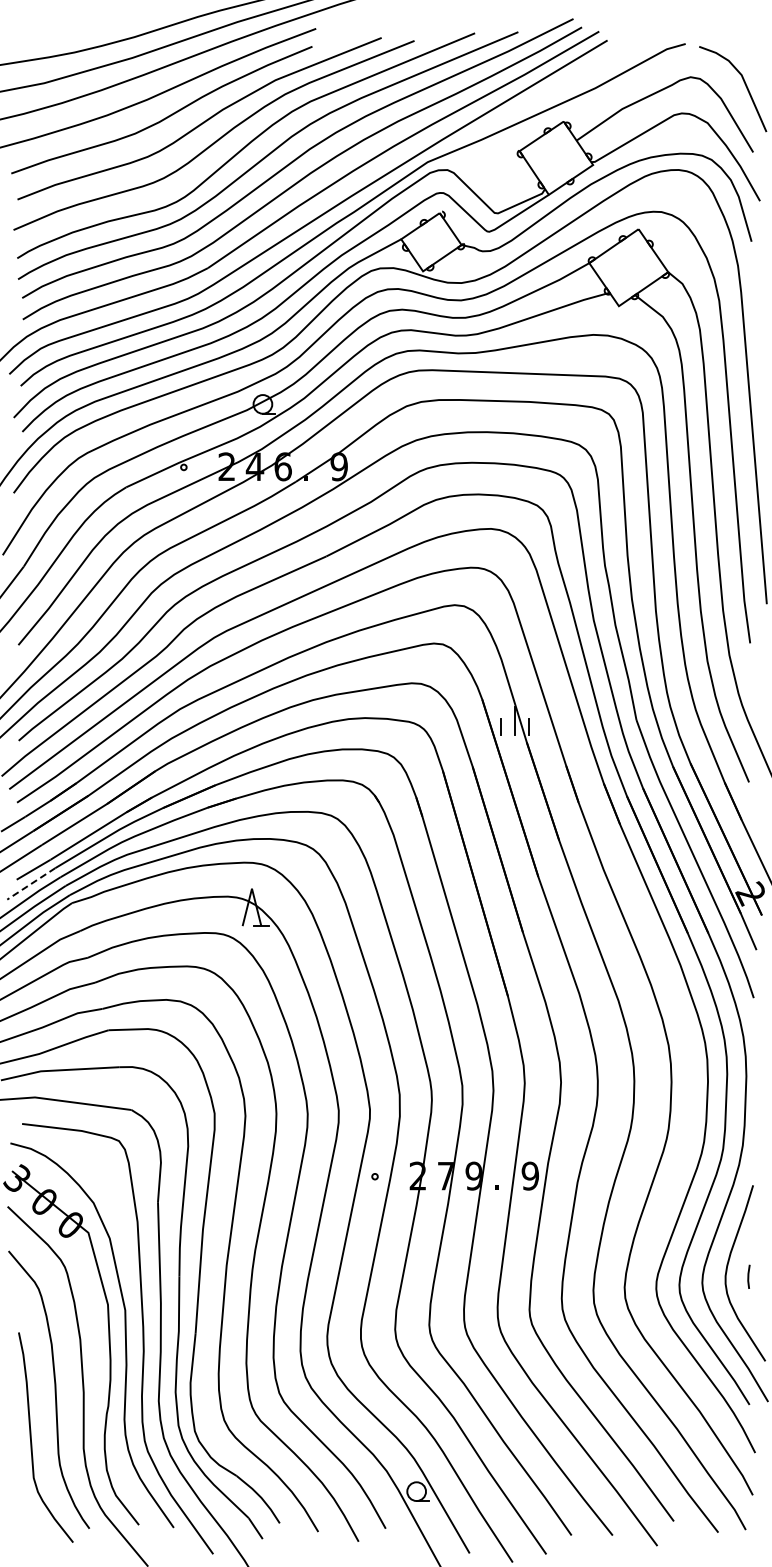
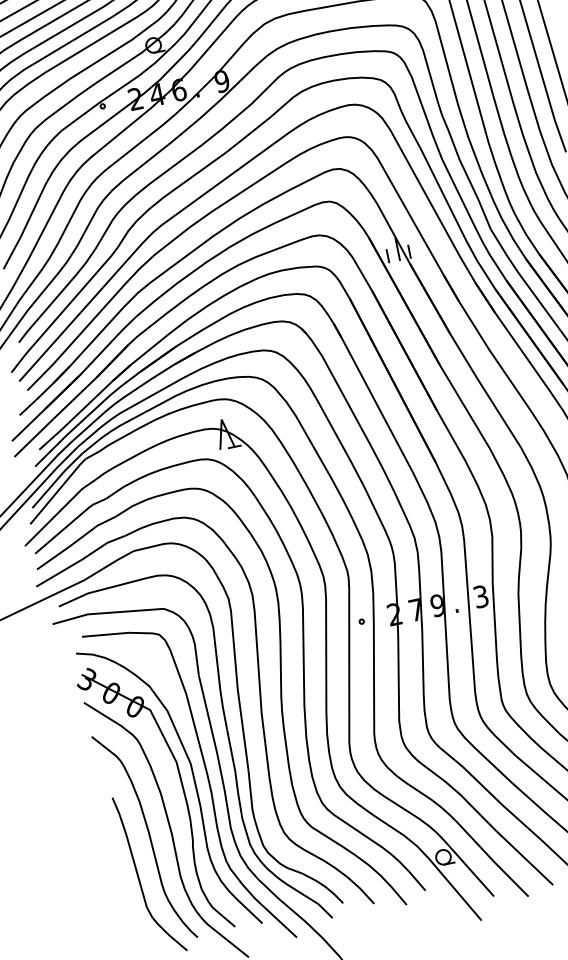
line: (31, 883) -> (51, 450), dashed -> solid
text: (529, 1175) -> (480, 596), 9 -> 3

